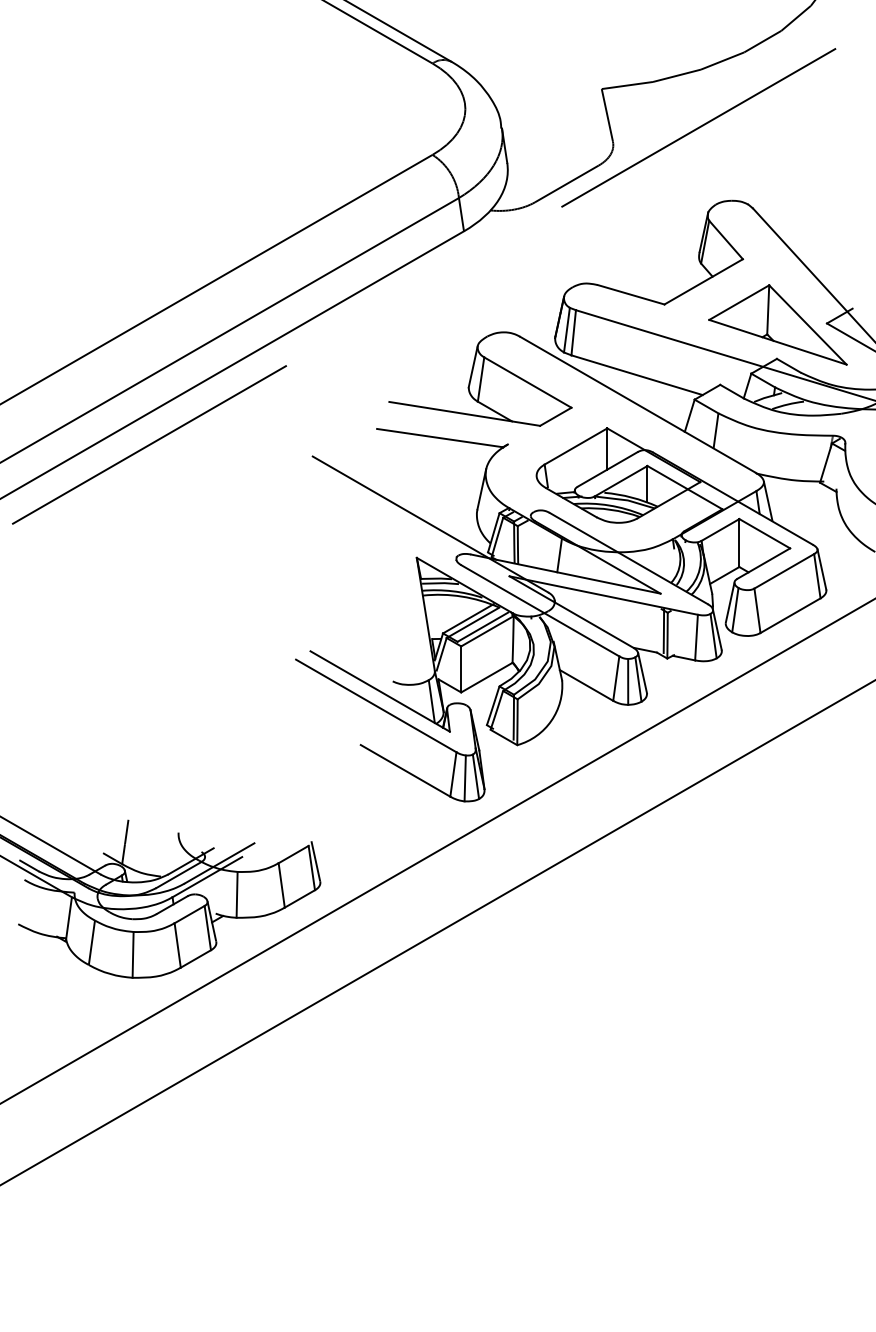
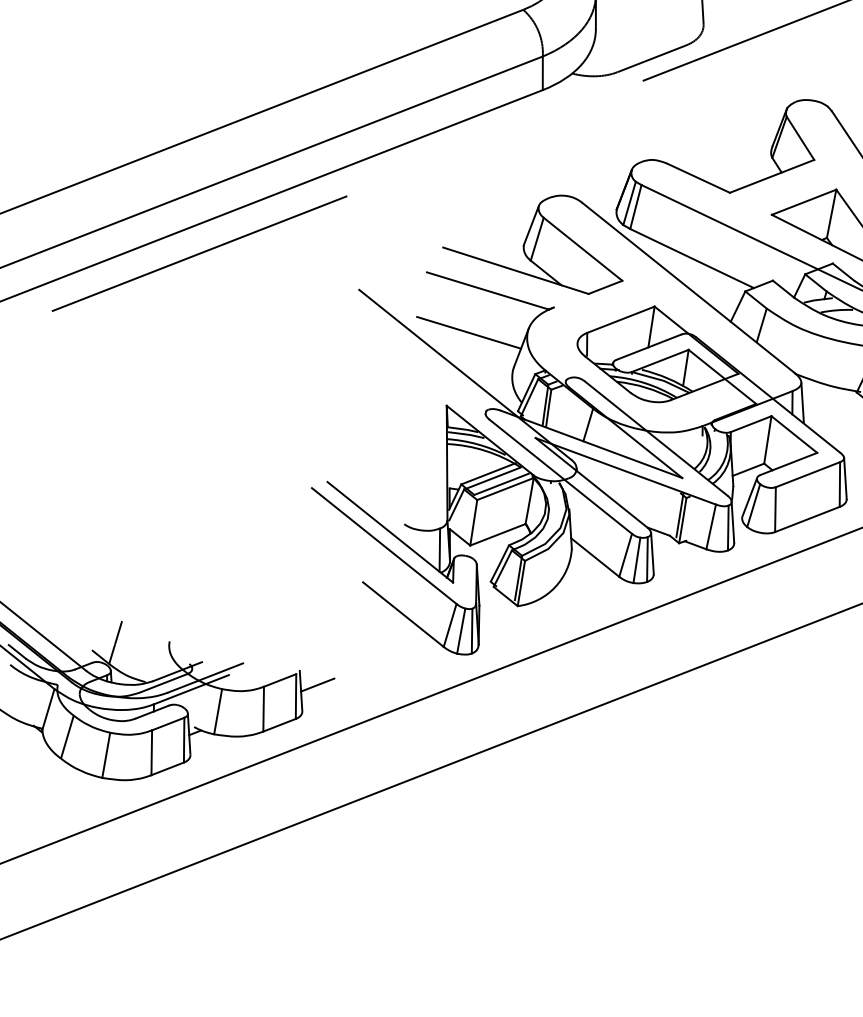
line: (427, 482) -> (468, 332), added
line: (331, 853) -> (317, 685), added

